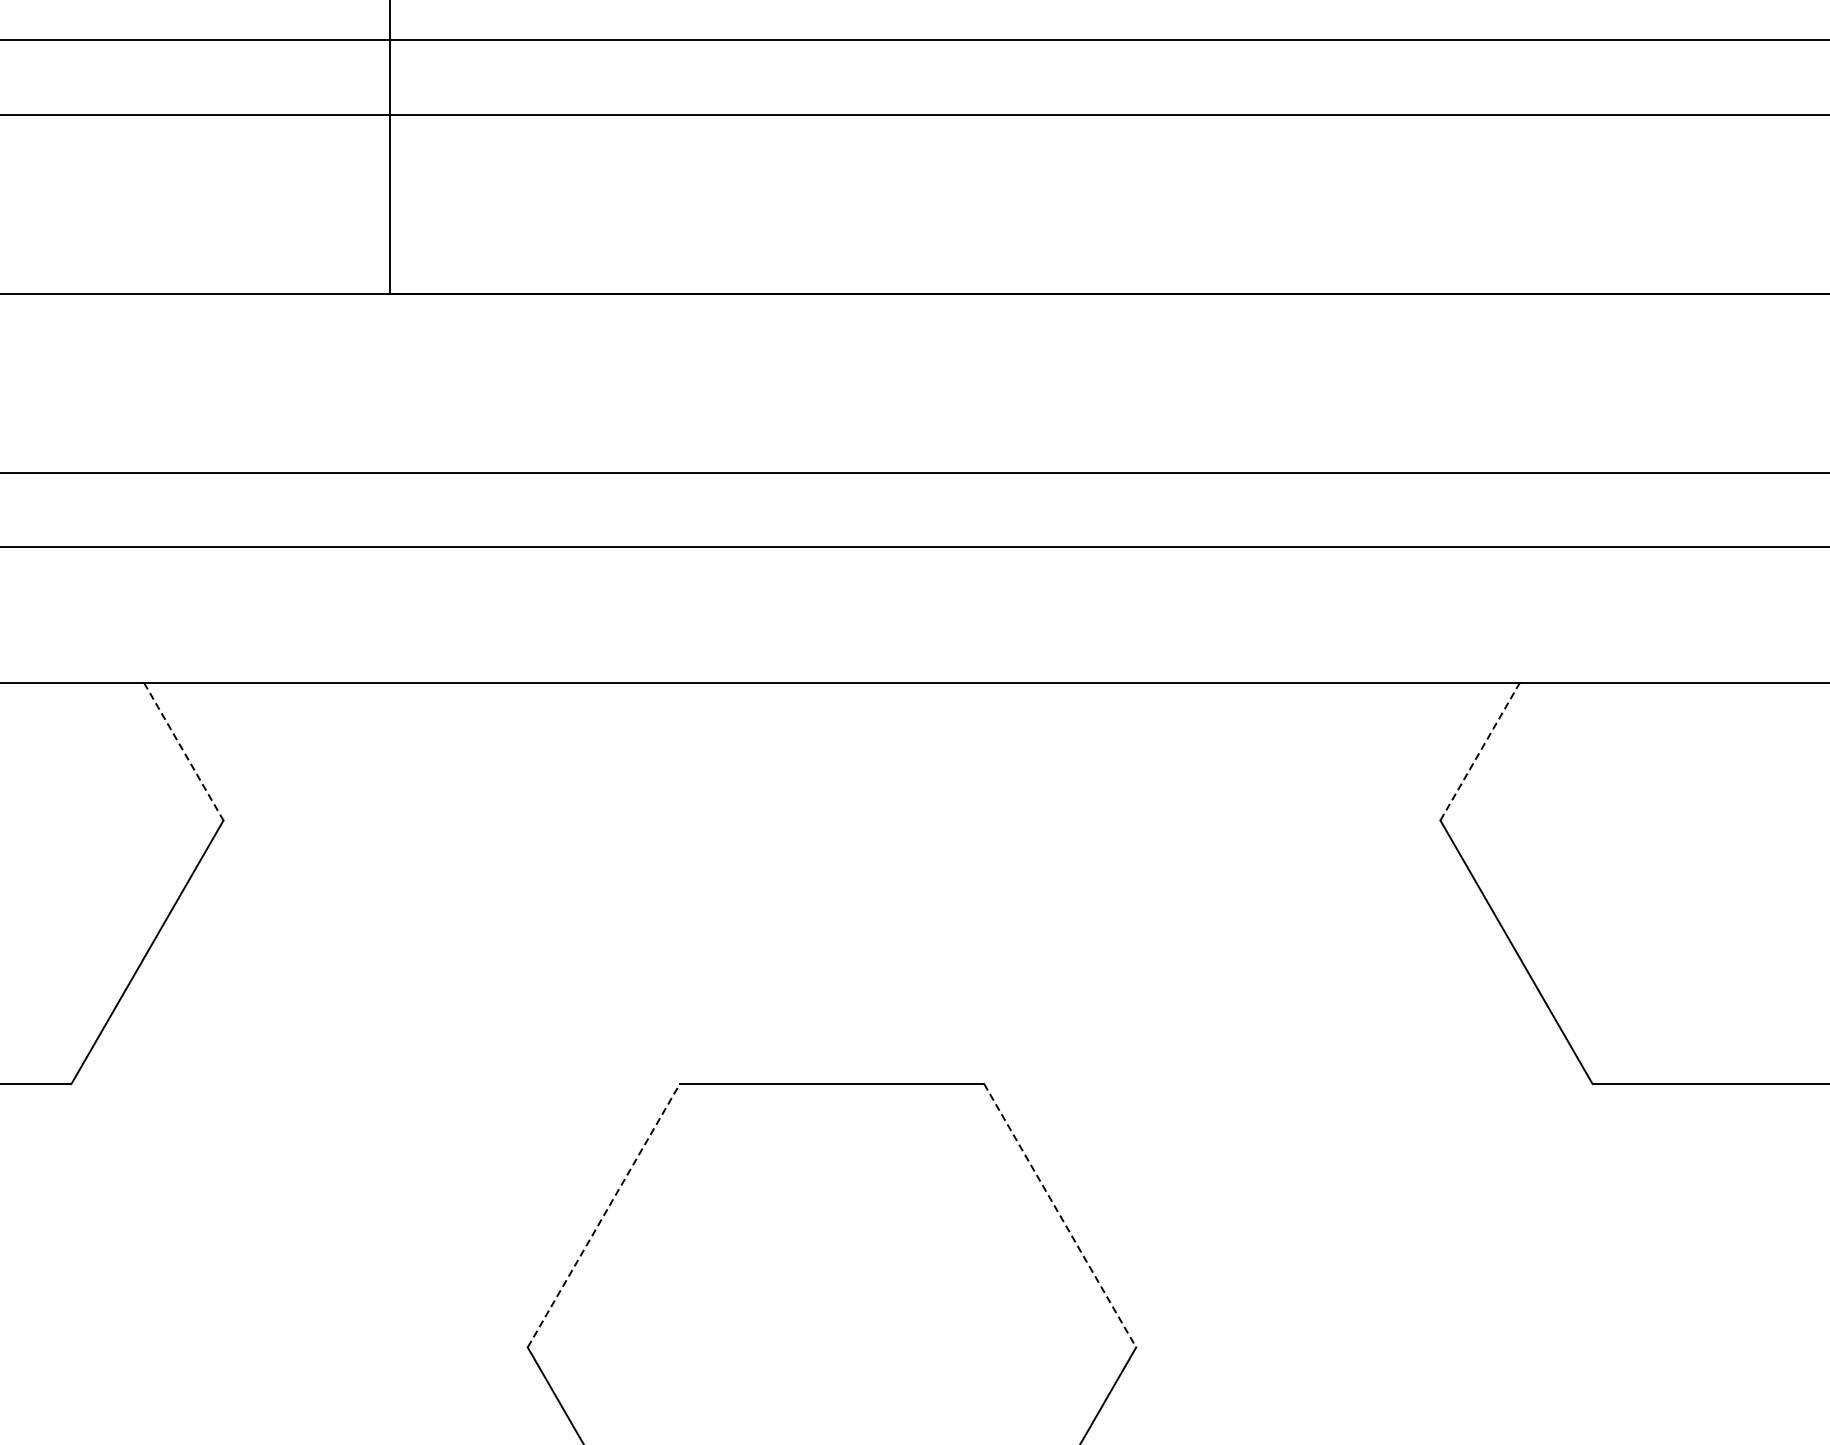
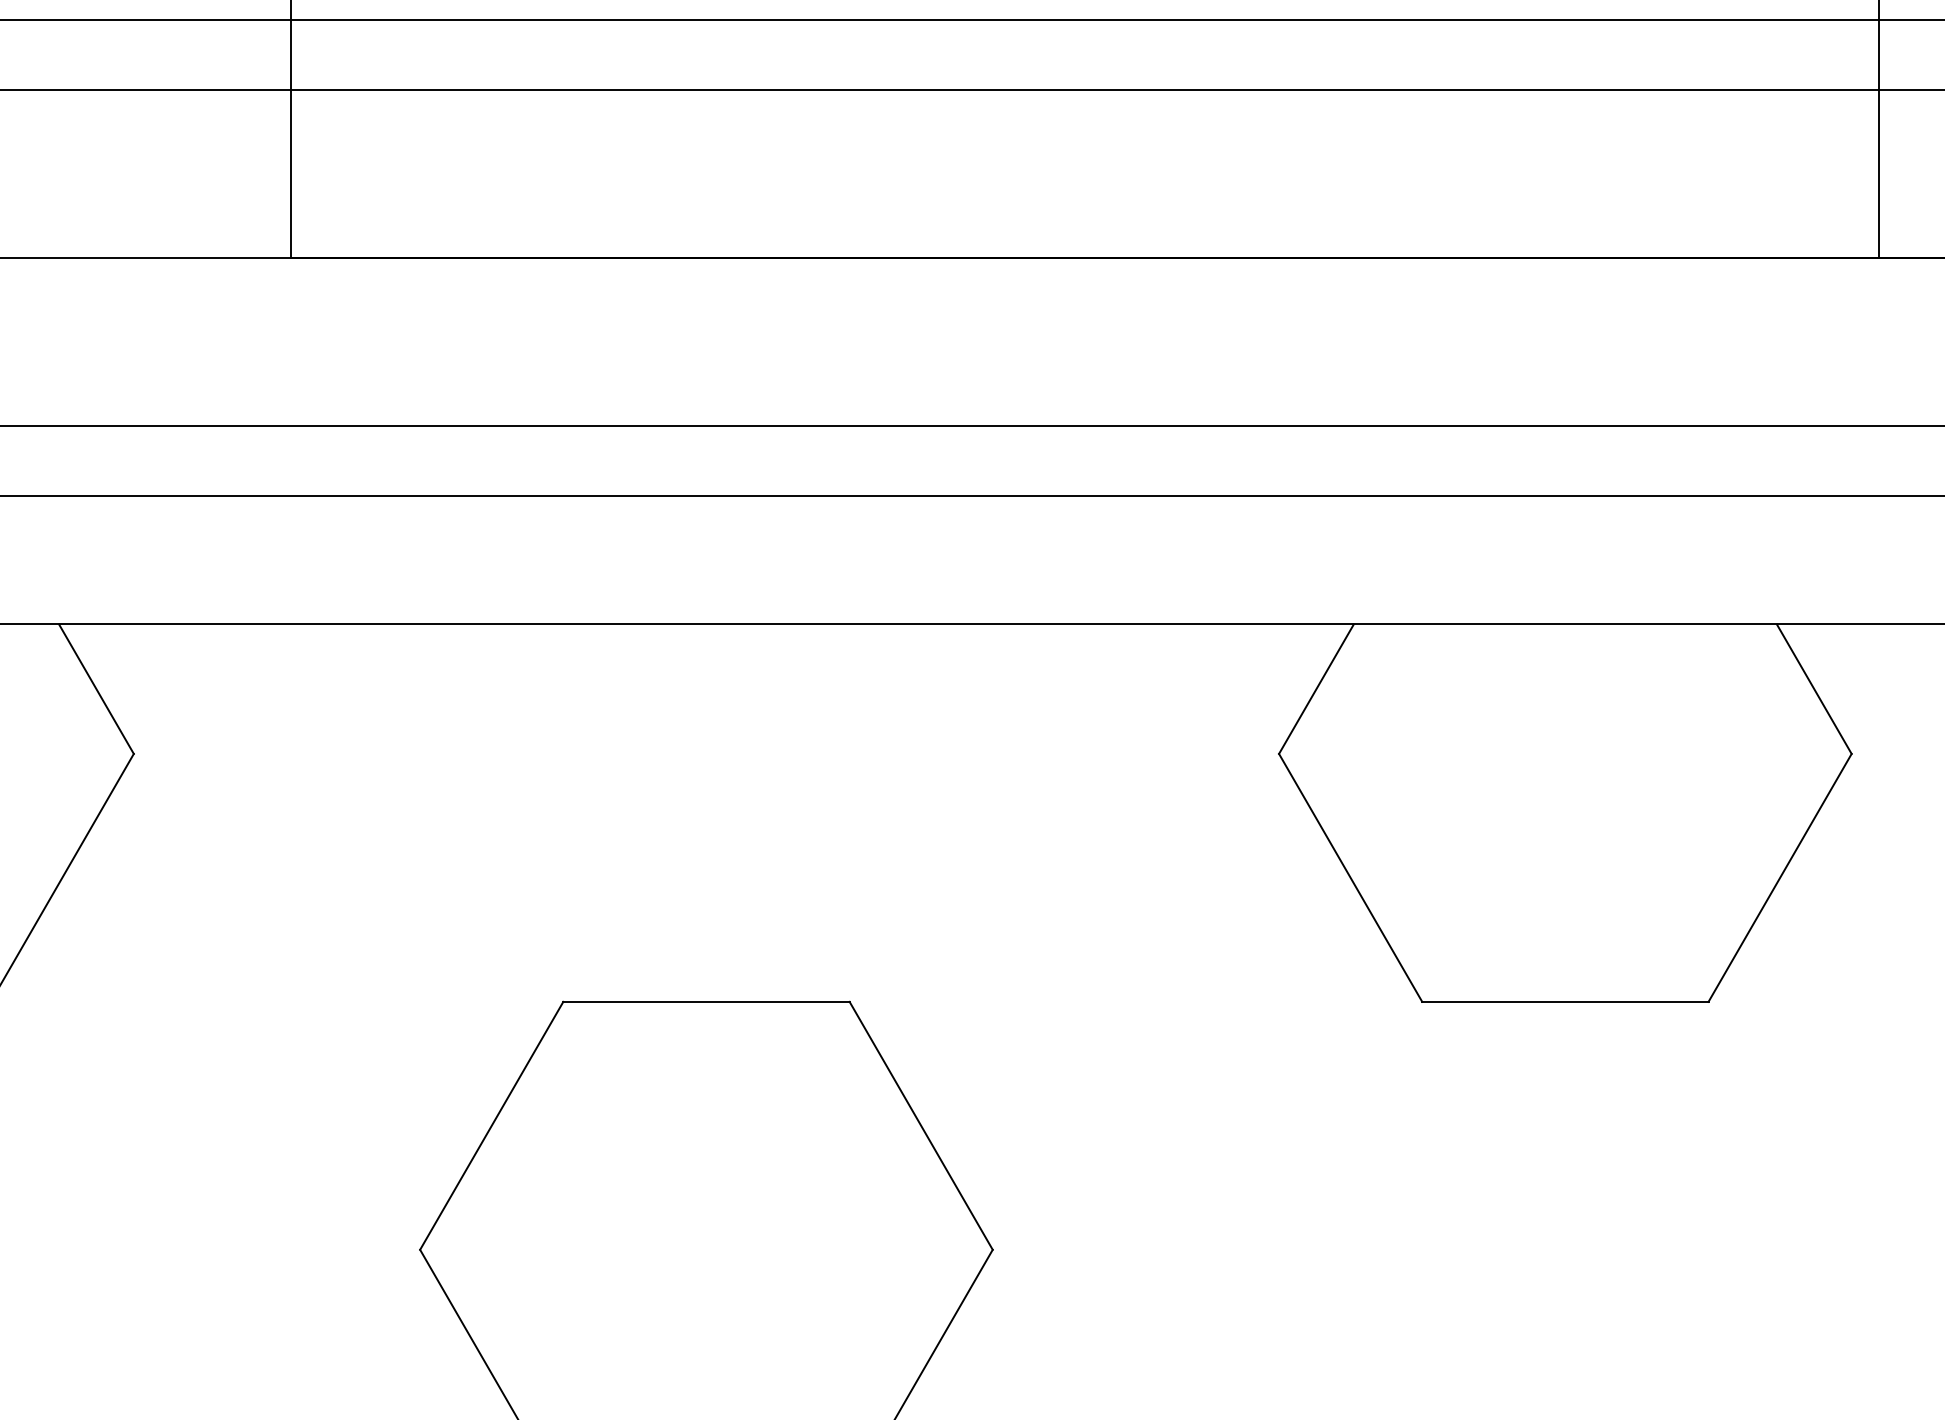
line: (183, 752) -> (96, 689), dashed -> solid
line: (1480, 752) -> (1316, 689), dashed -> solid
line: (603, 1215) -> (491, 1125), dashed -> solid
line: (1060, 1216) -> (921, 1126), dashed -> solid

